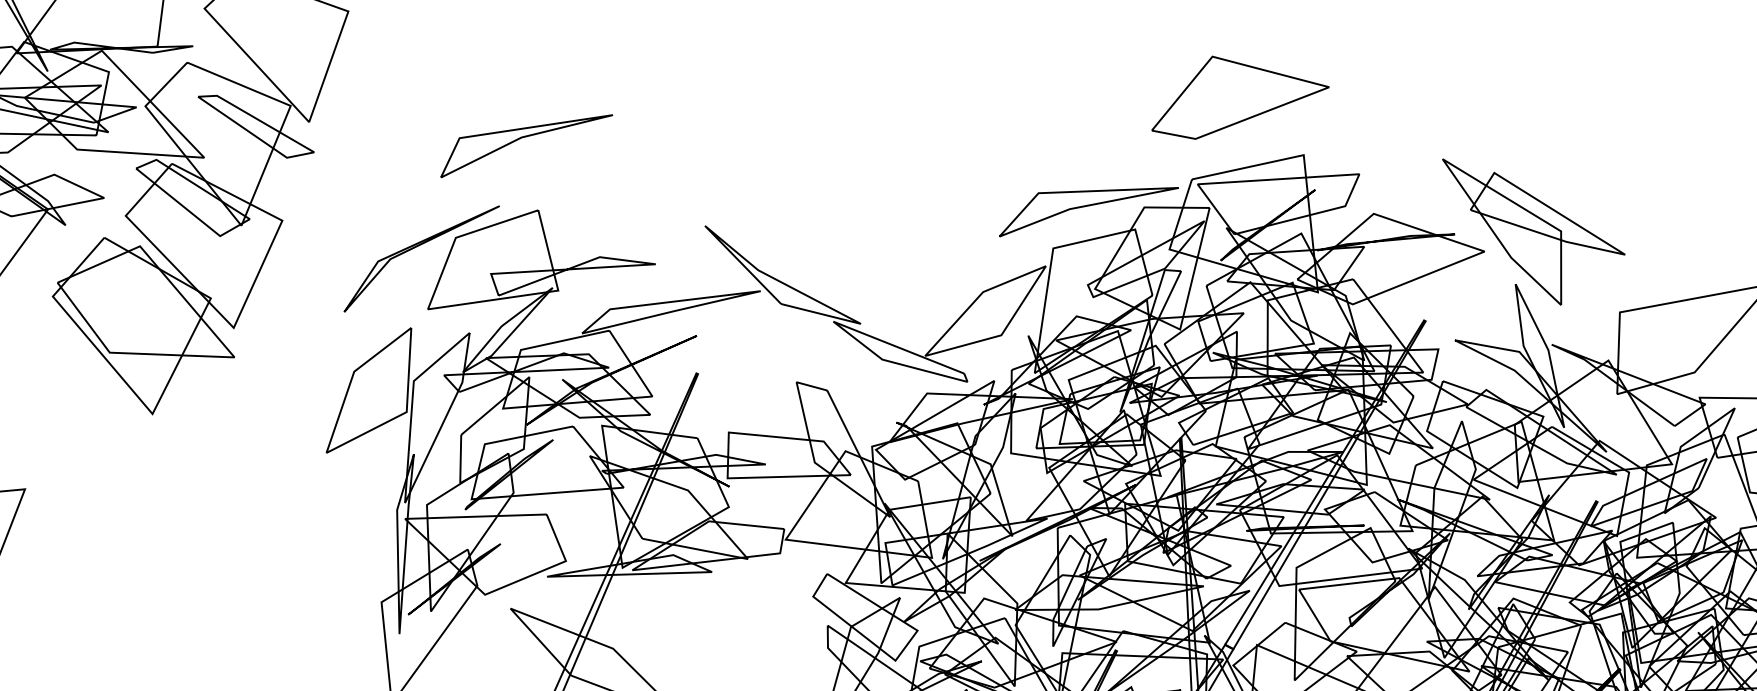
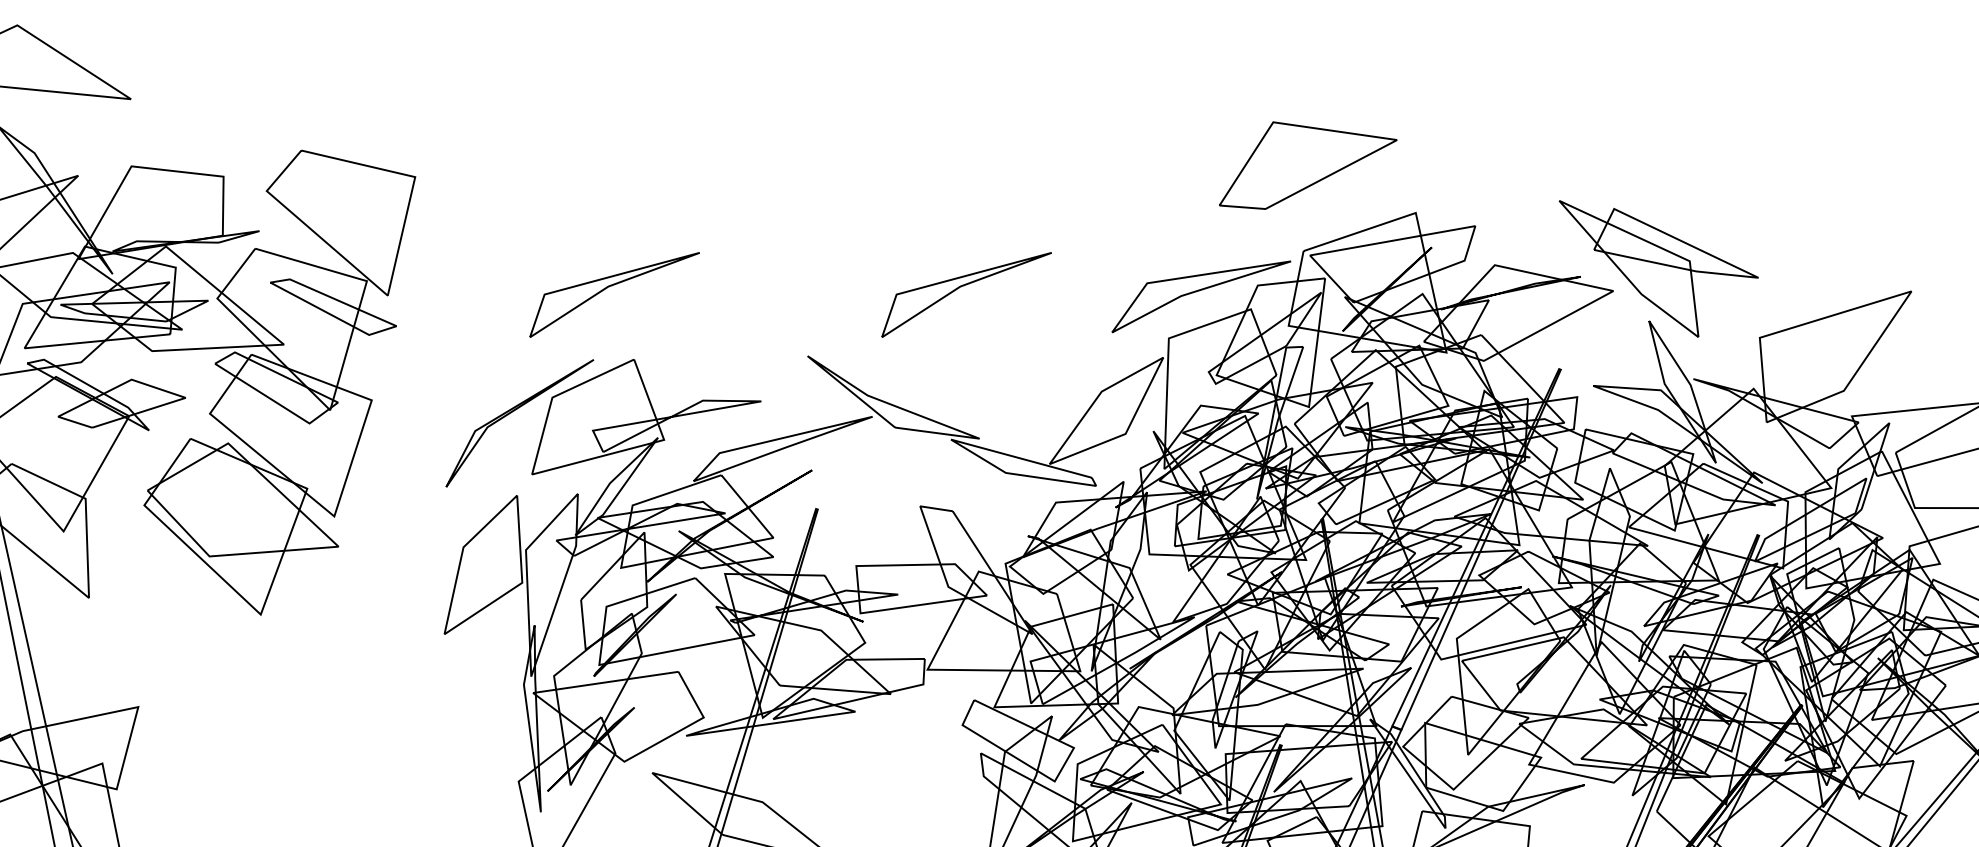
part: (1241, 101) -> (1308, 165), moved
part: (862, 176) -> (963, 286), added

